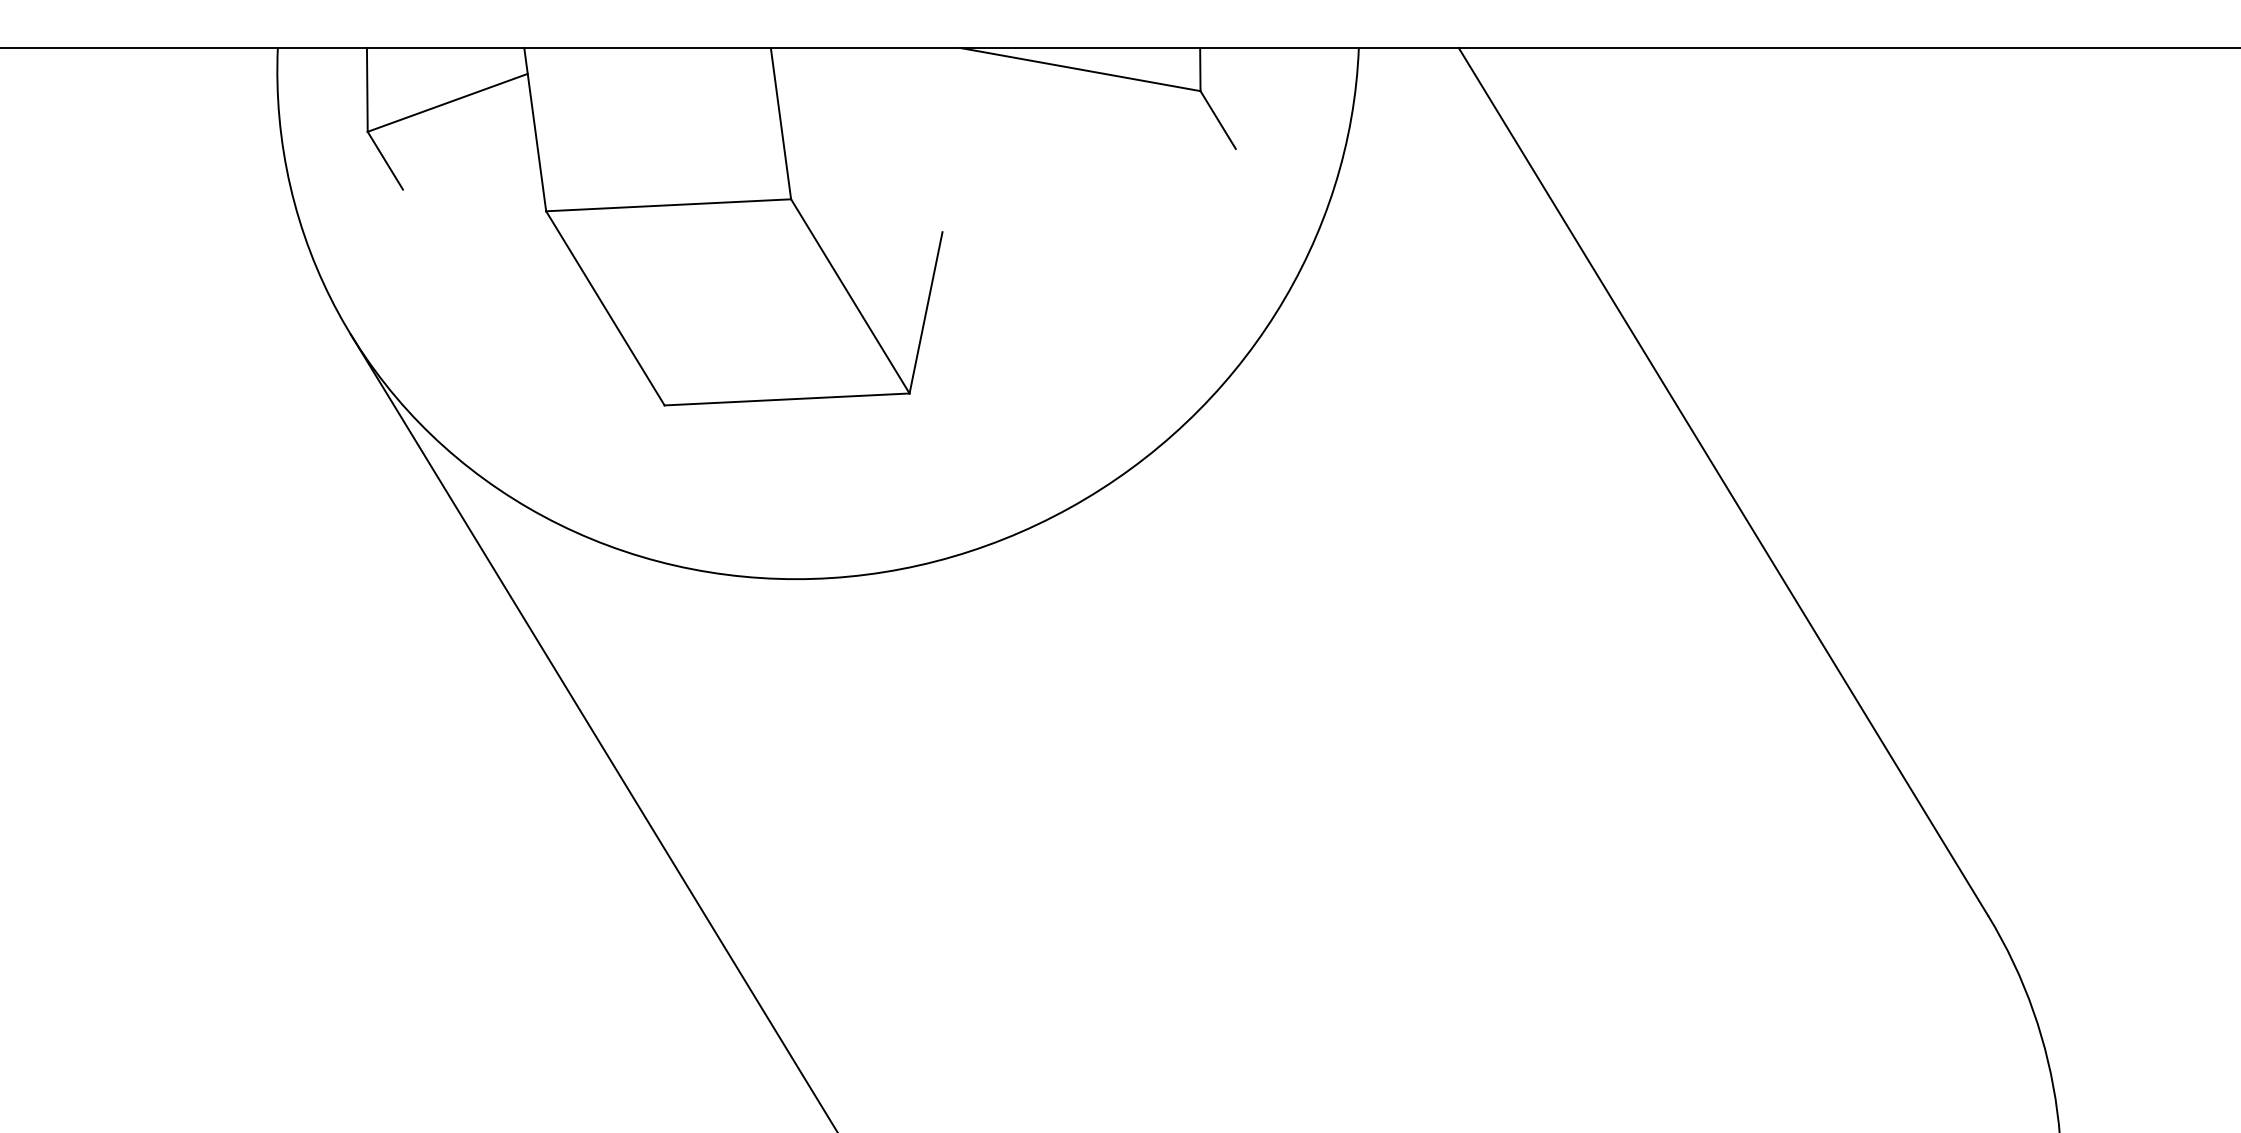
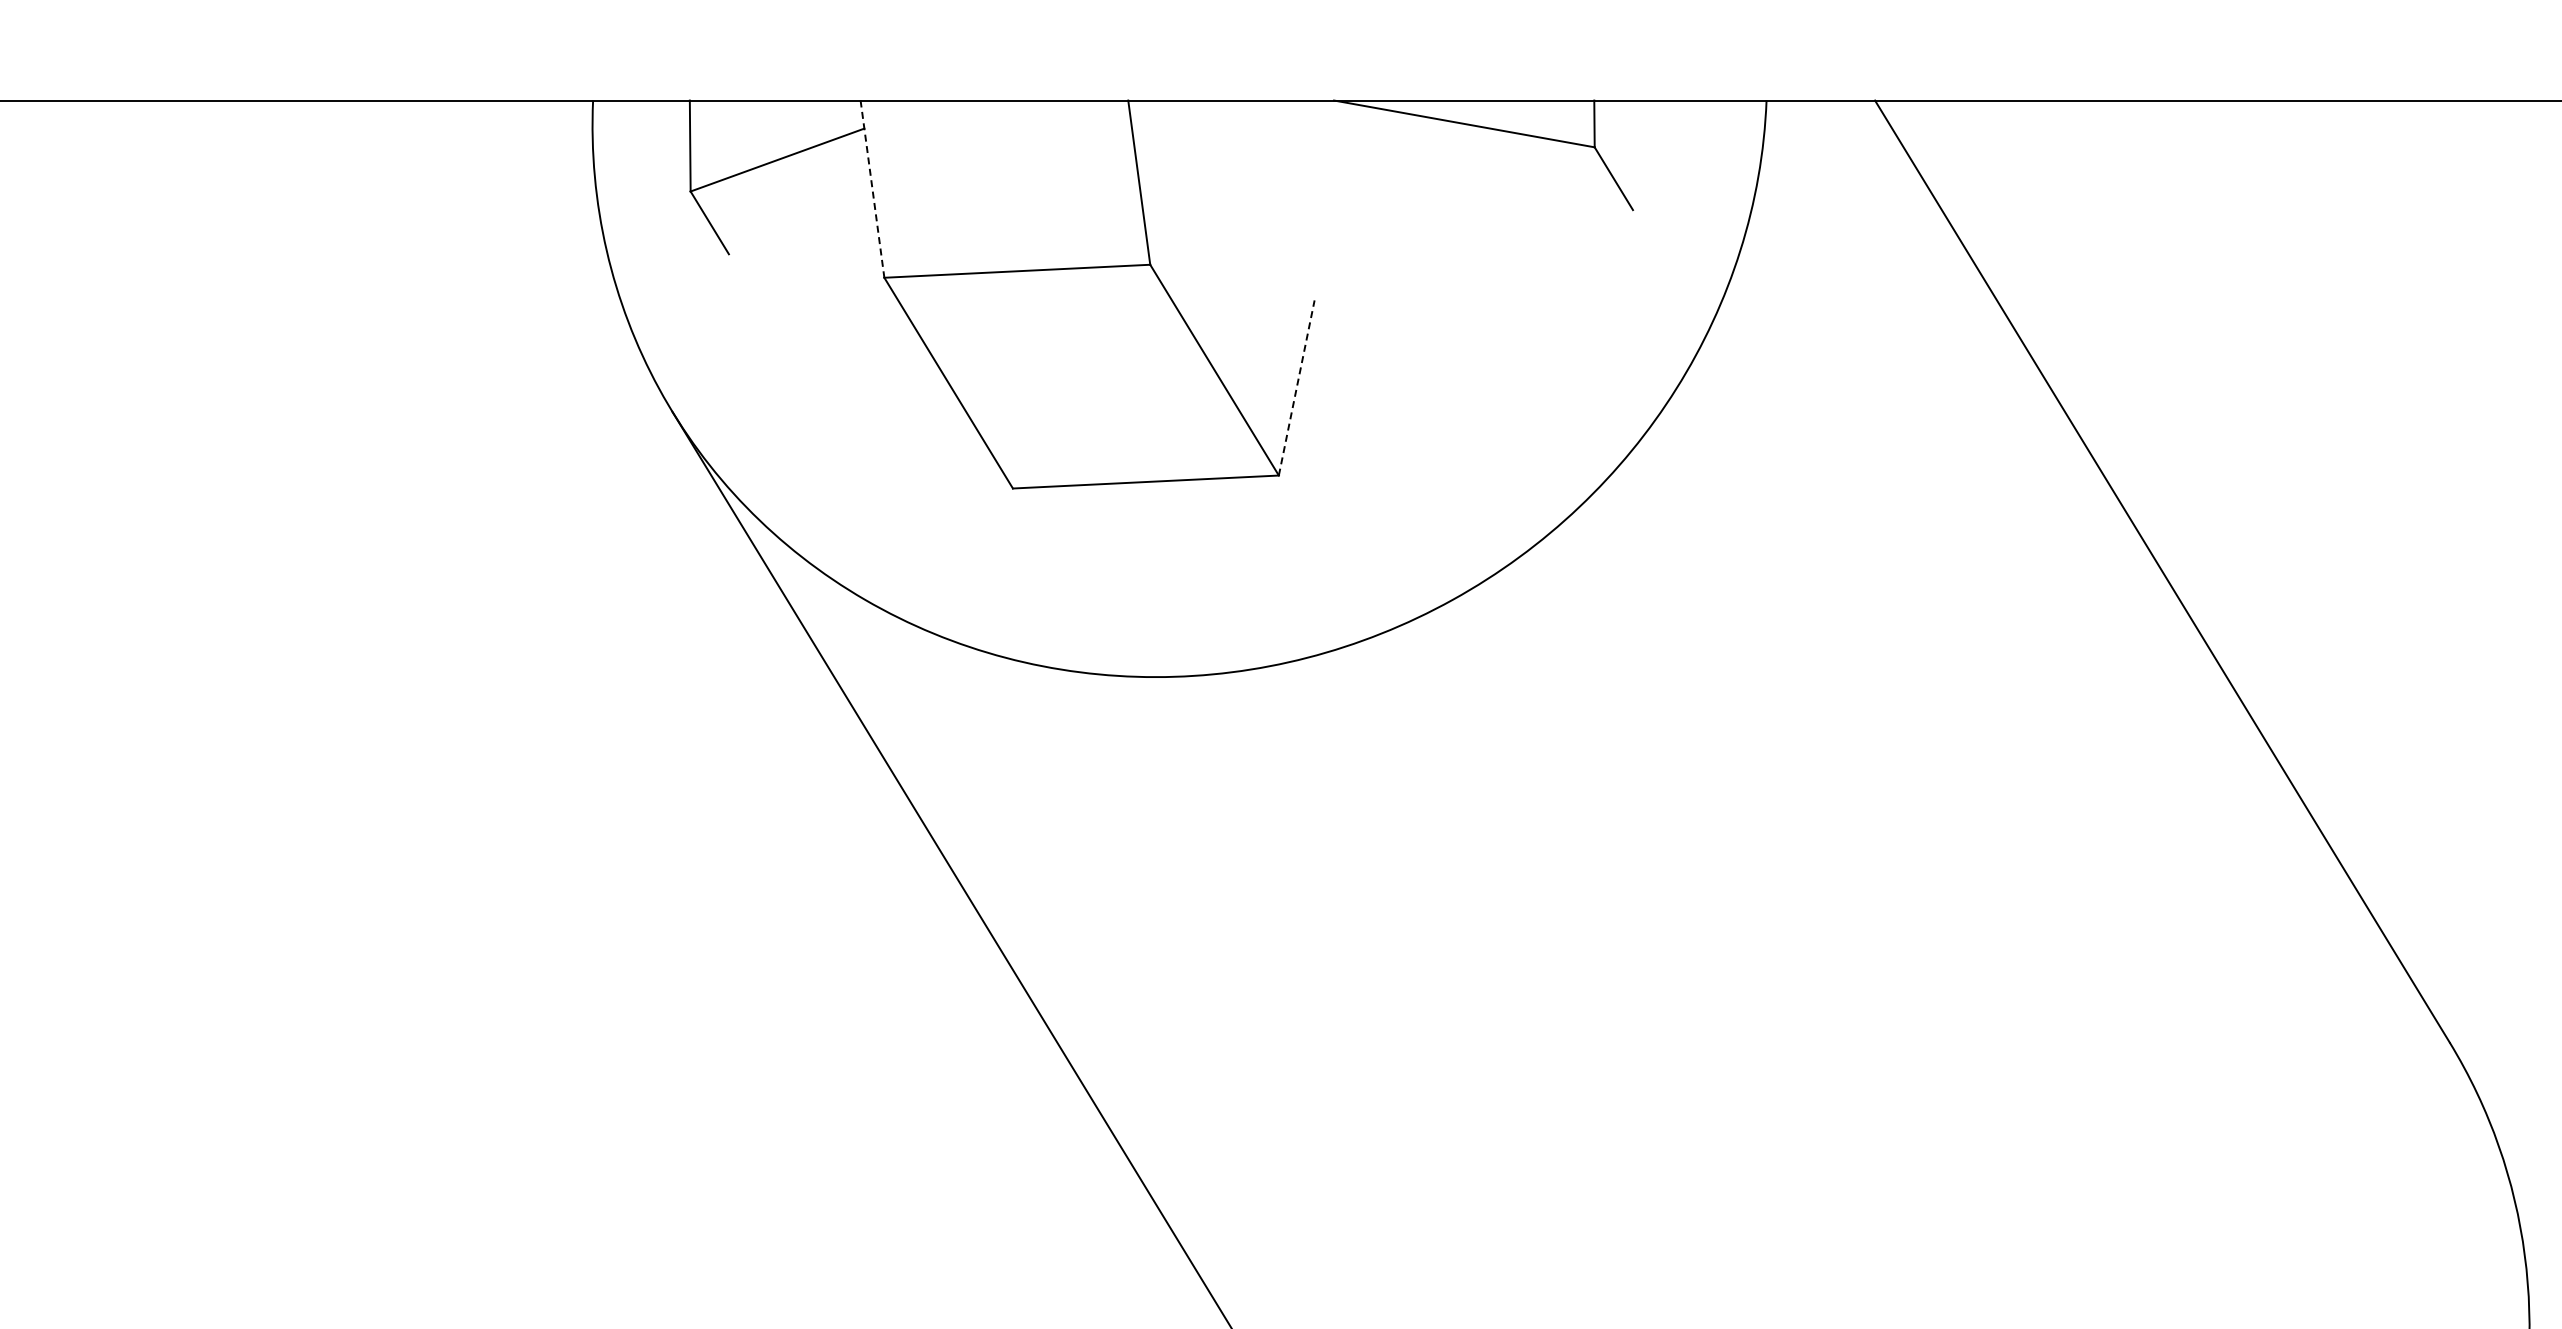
line: (535, 129) -> (872, 189), solid -> dashed
line: (925, 312) -> (1296, 387), solid -> dashed

